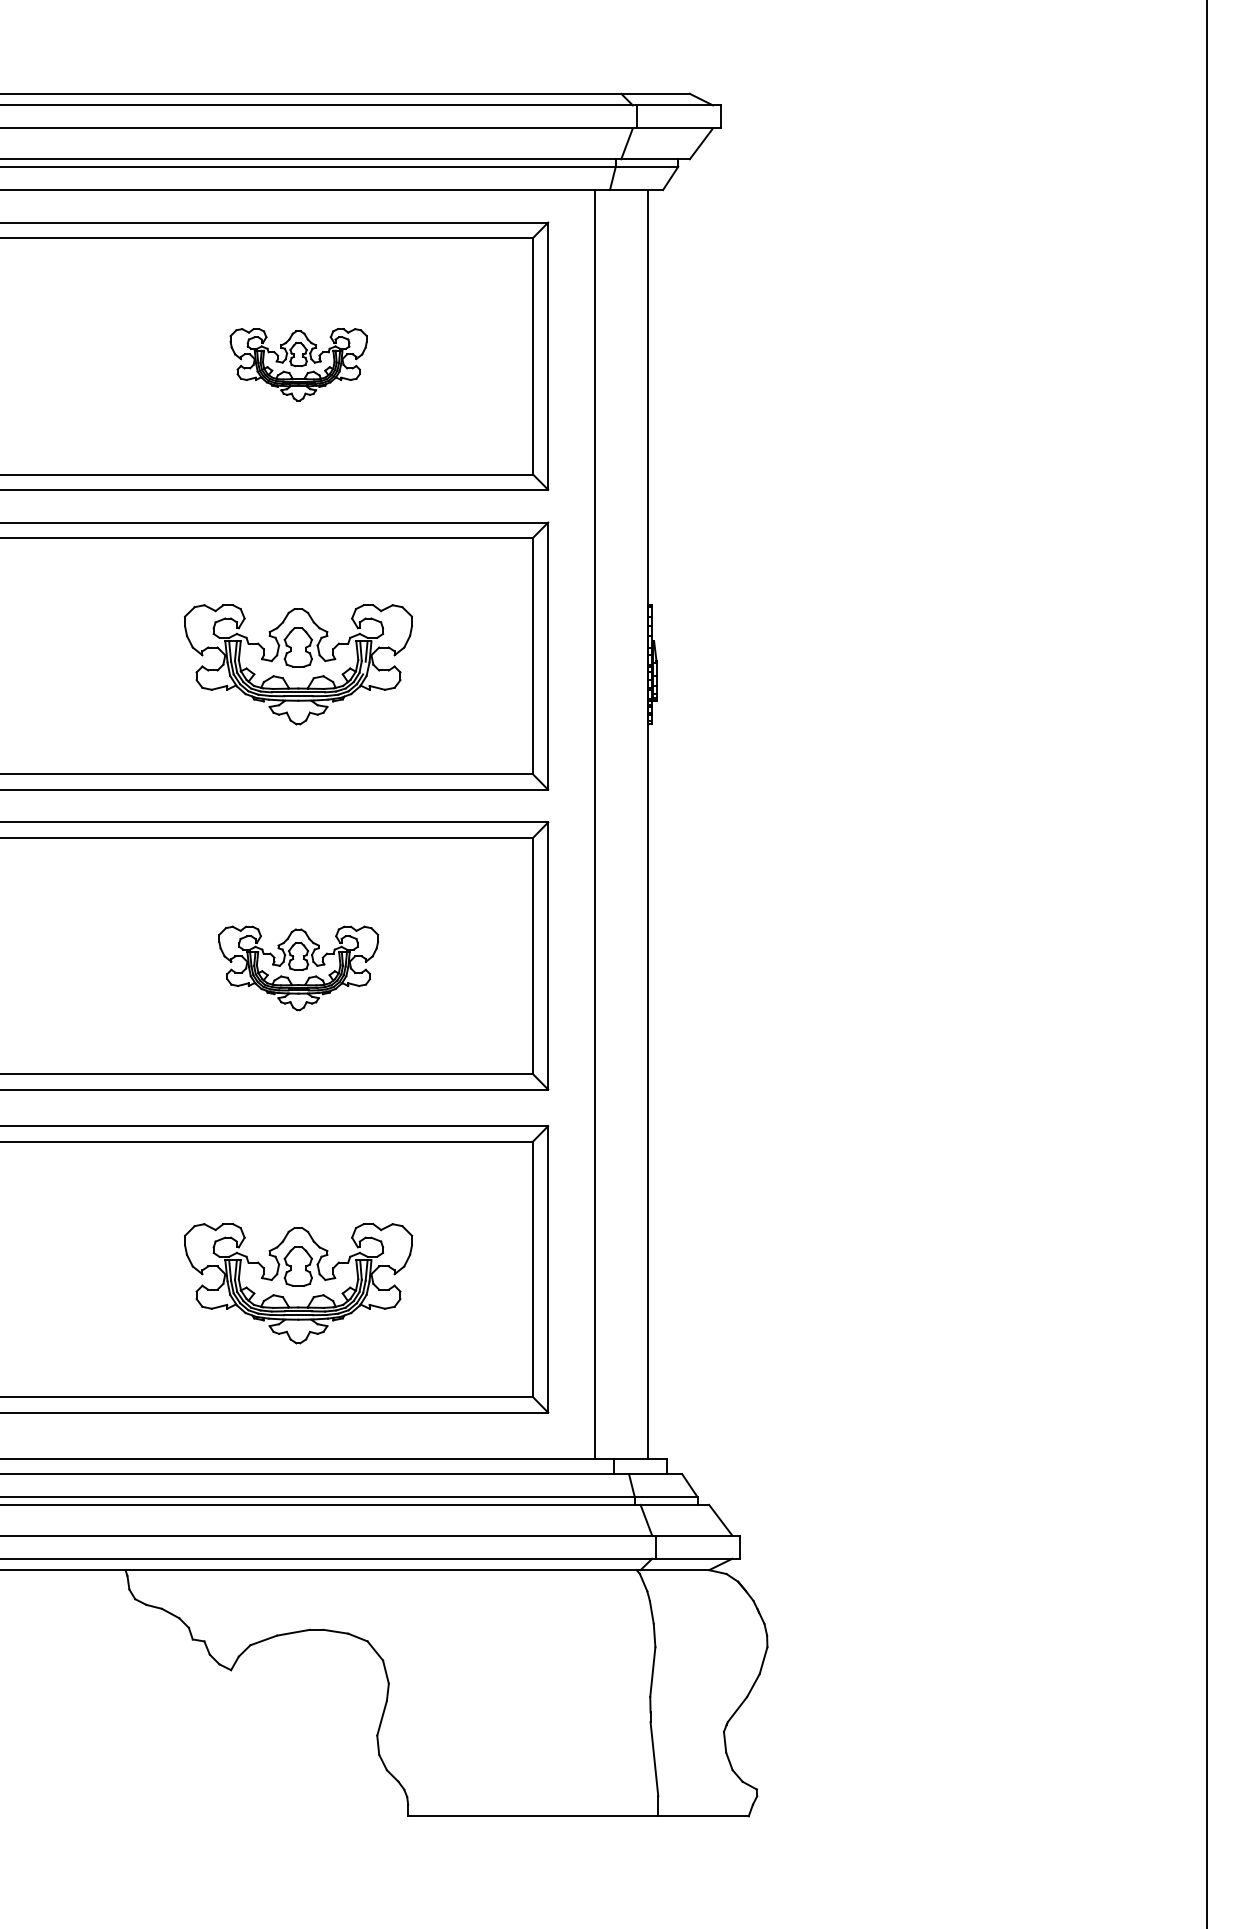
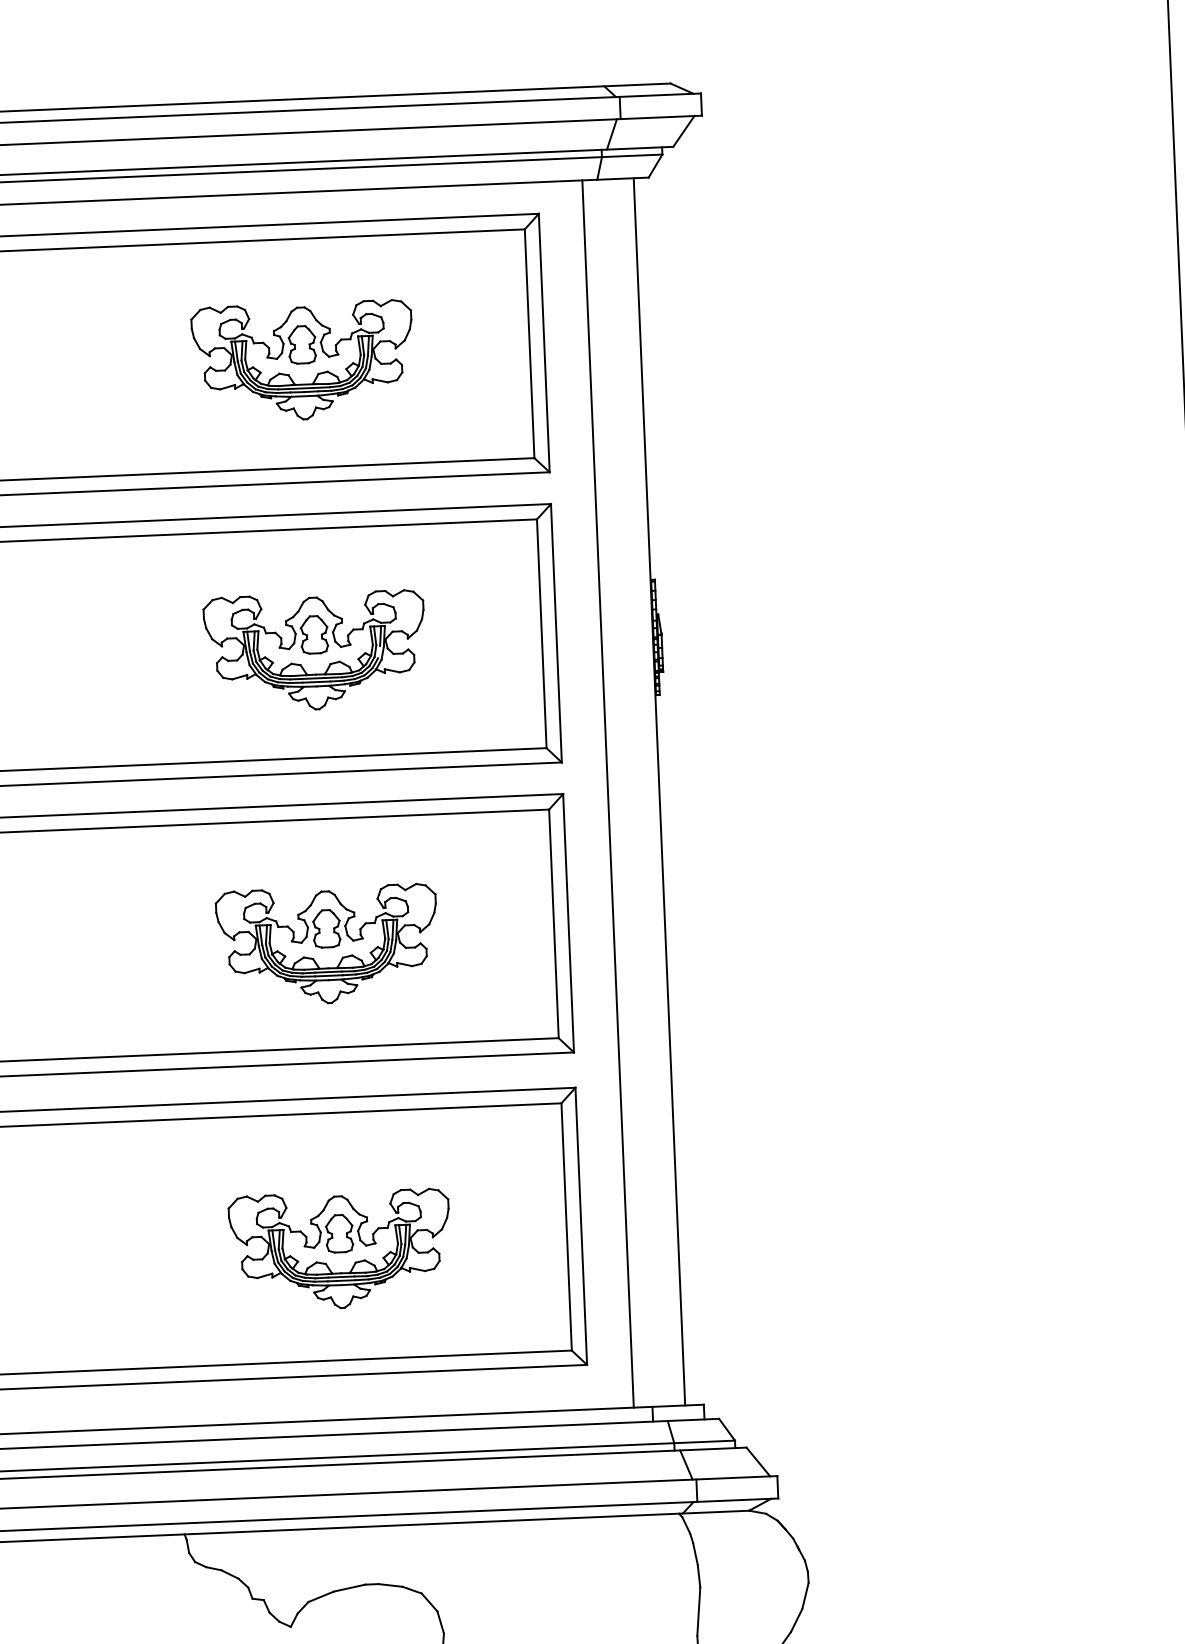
part: (298, 364) -> (303, 361), size x1.67
part: (298, 968) -> (327, 945), size x1.43

